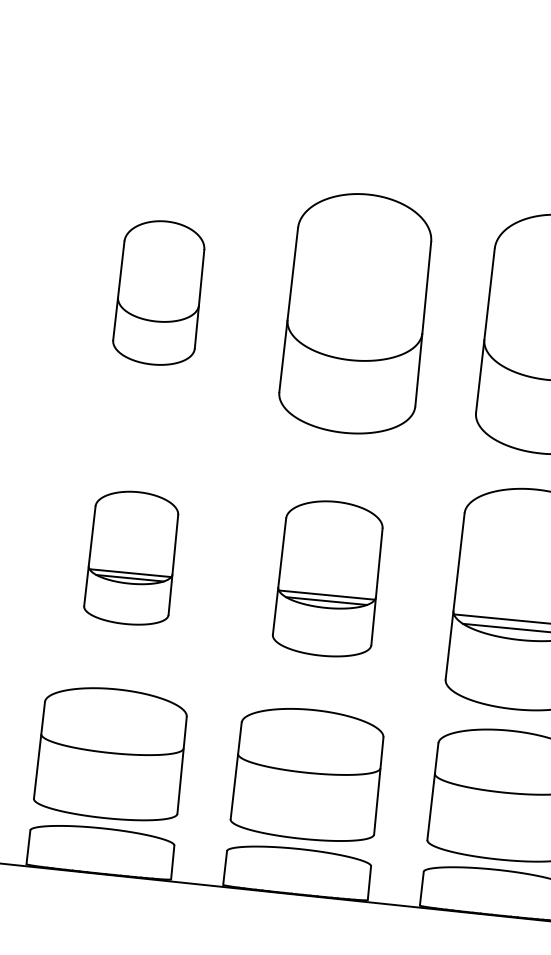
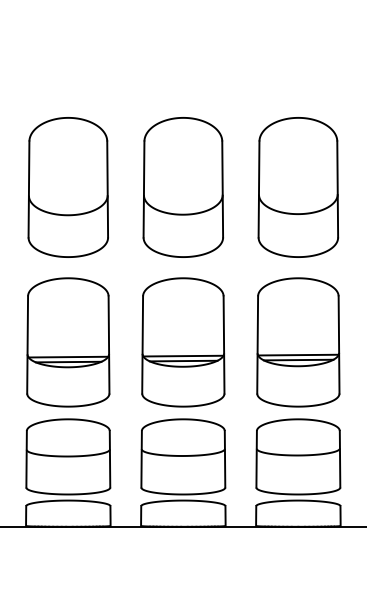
part: (158, 292) -> (67, 187), size x1.67
part: (132, 558) -> (68, 342), size x1.67
part: (328, 578) -> (183, 342), size x1.43

